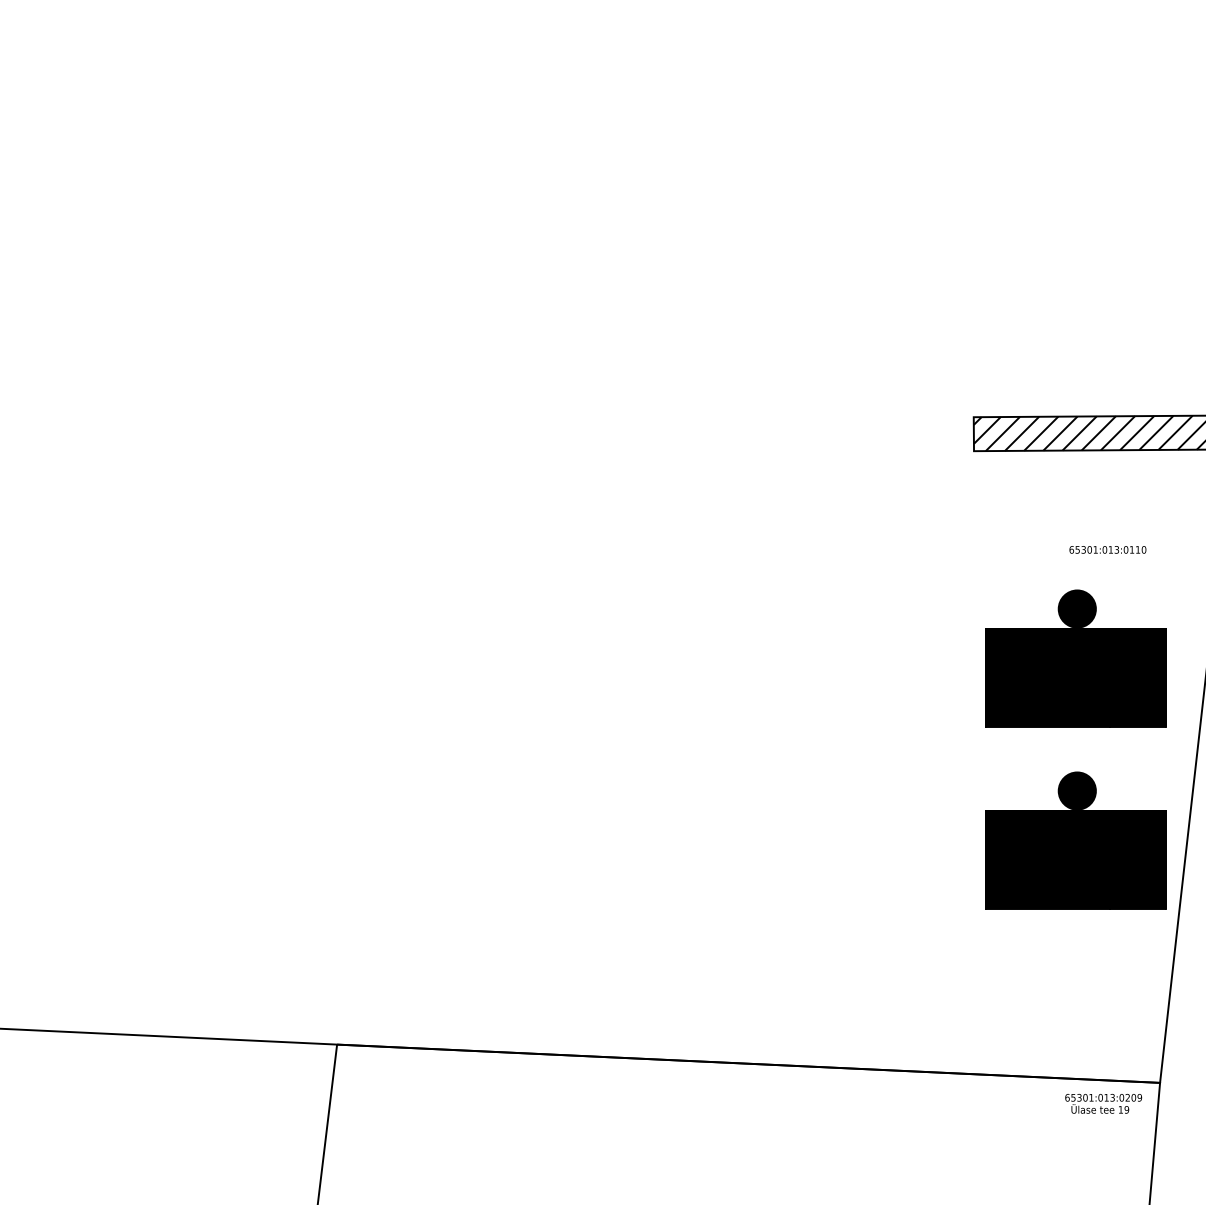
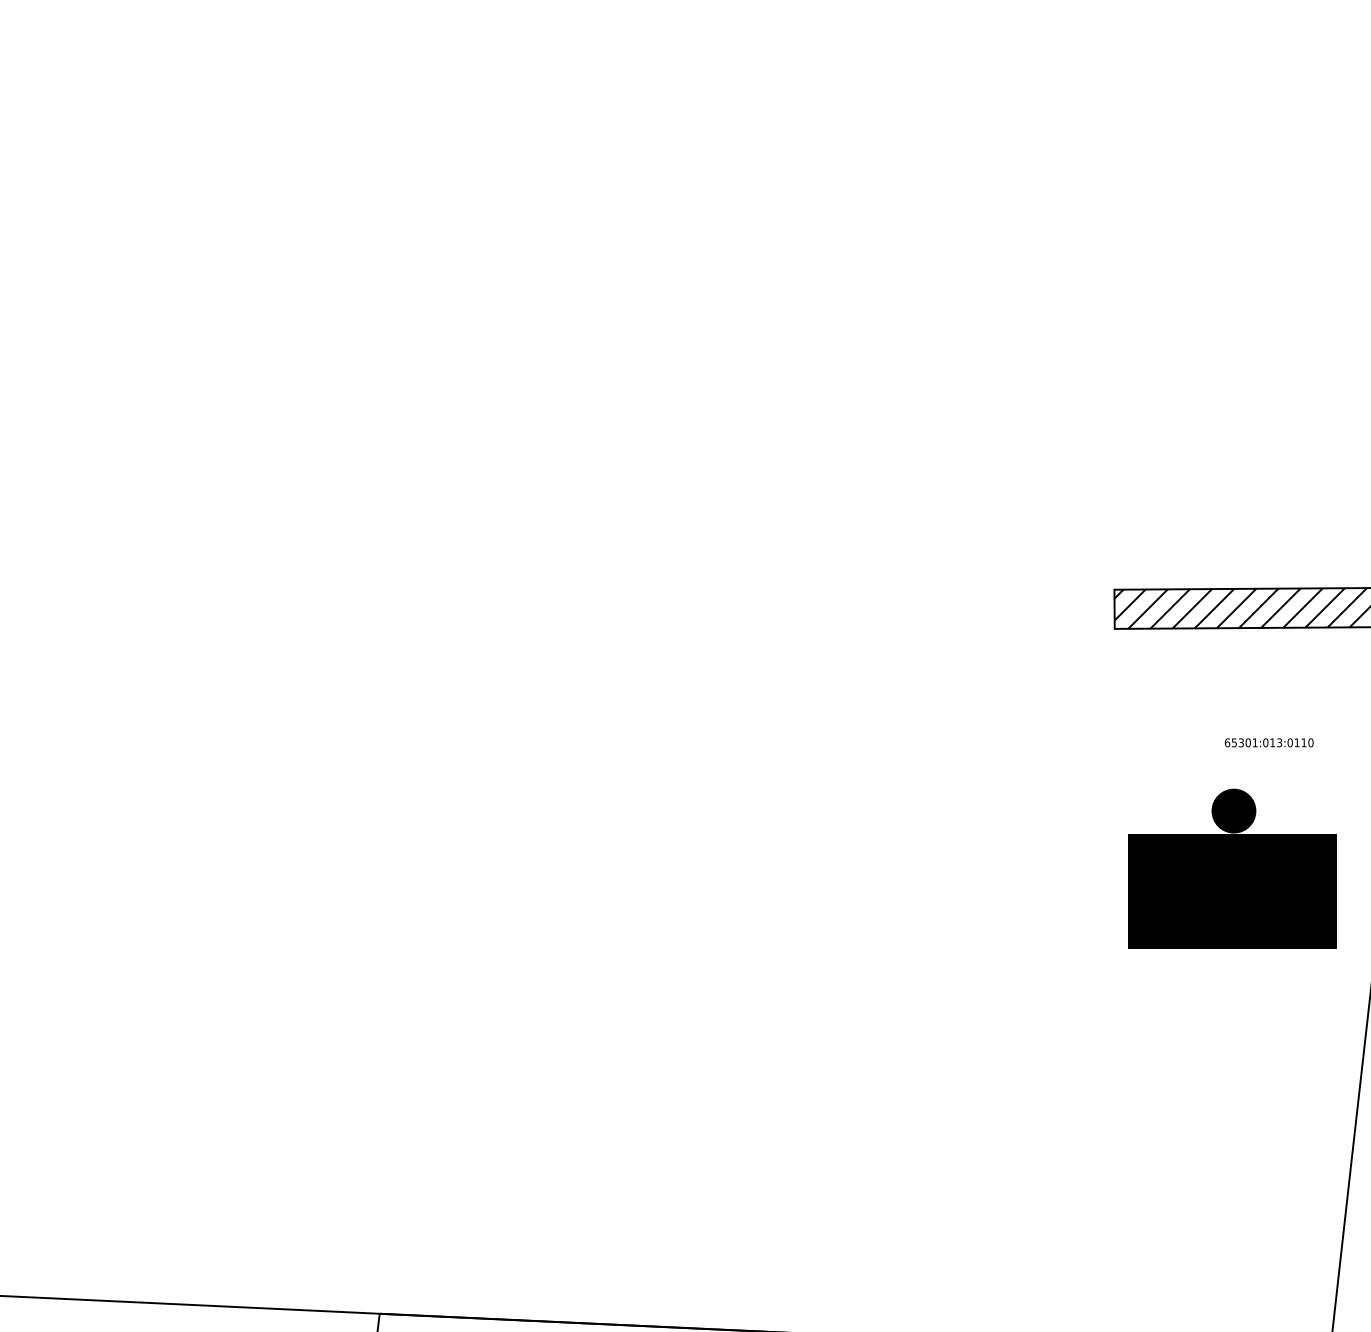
part: (1075, 840) -> (1231, 1078), removed

